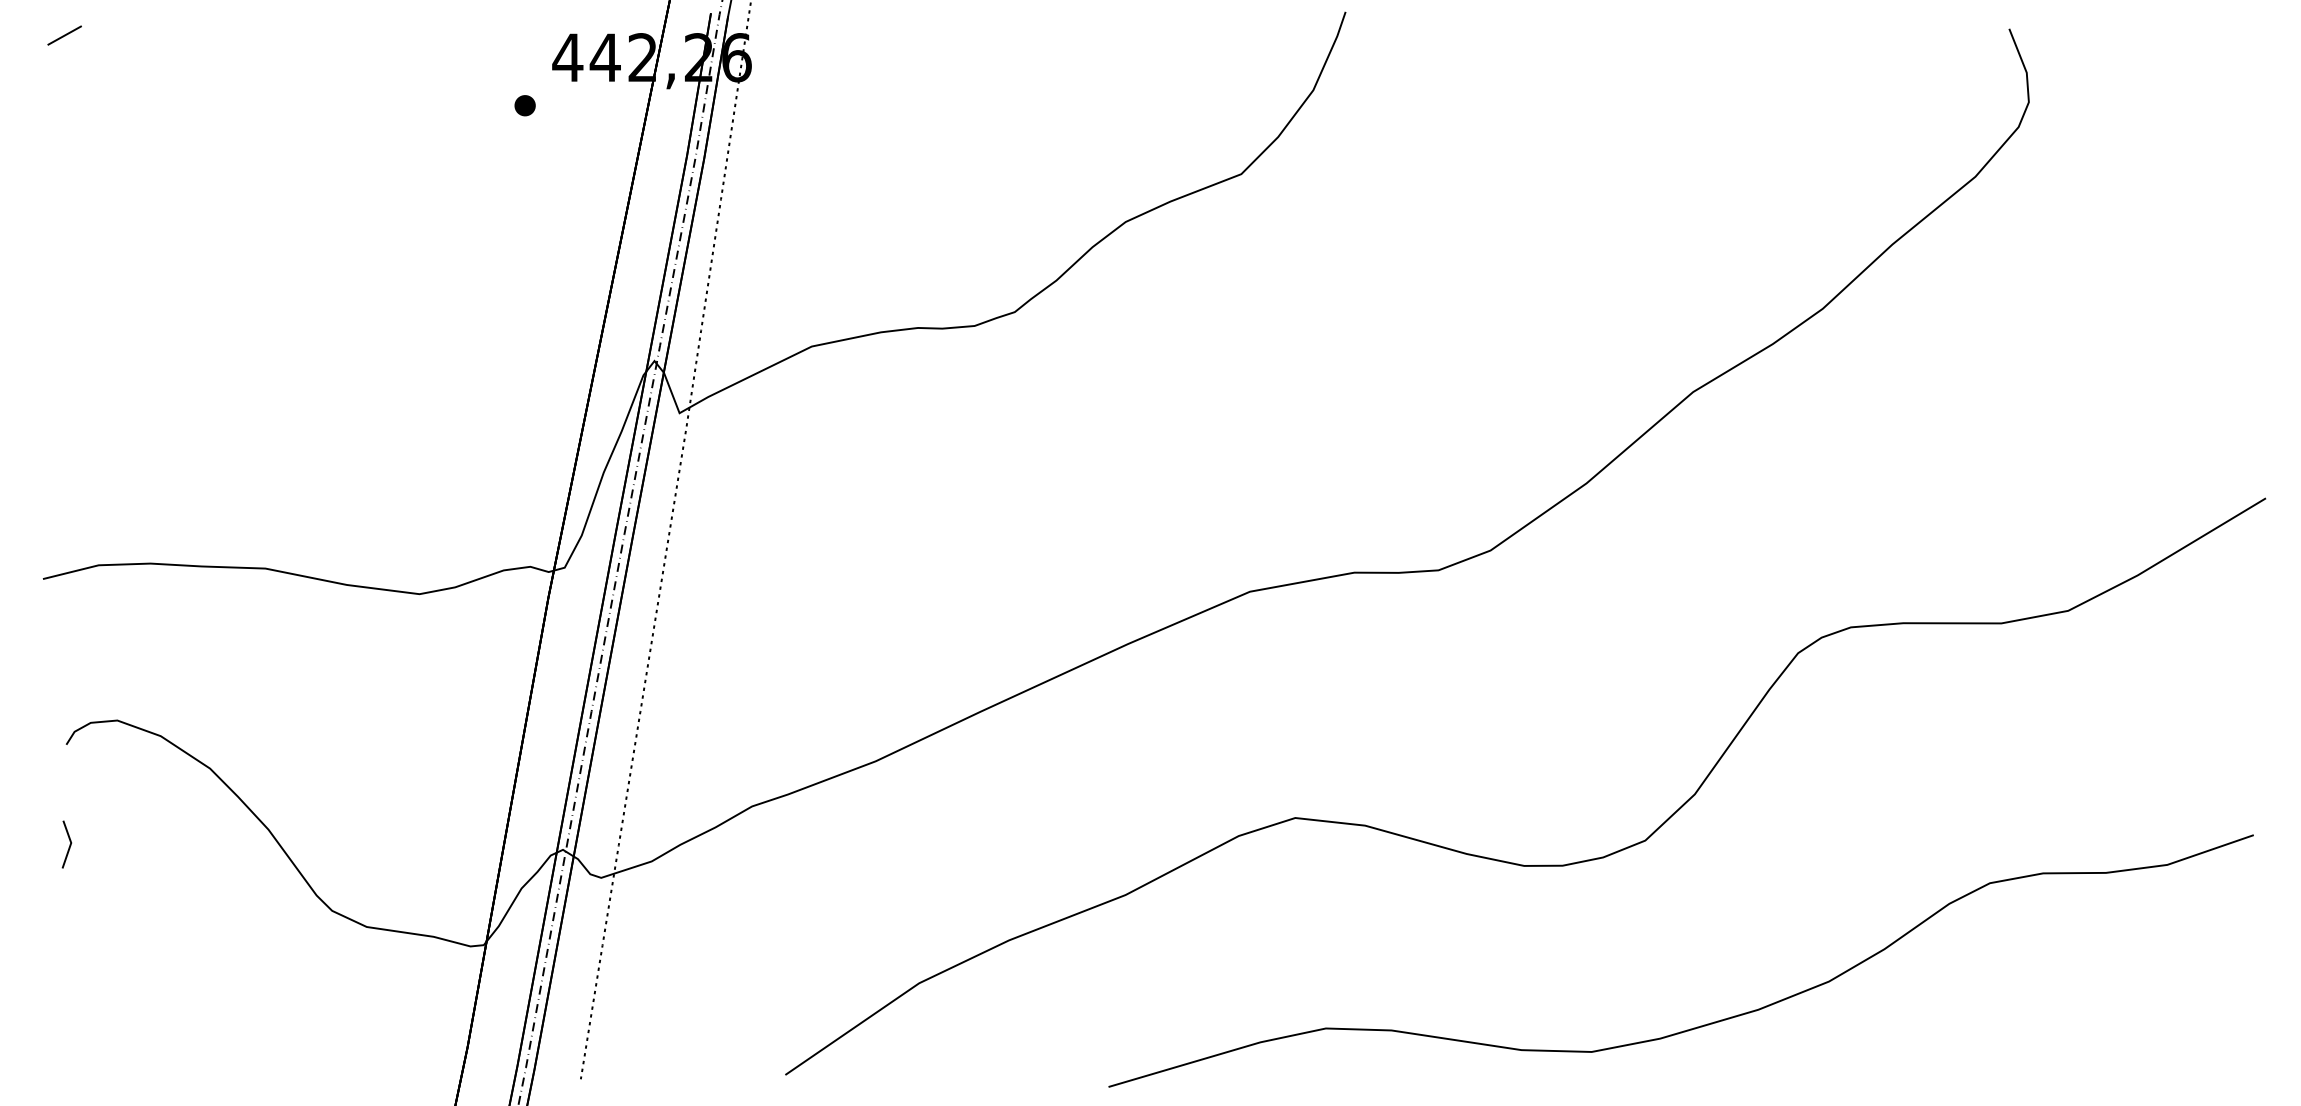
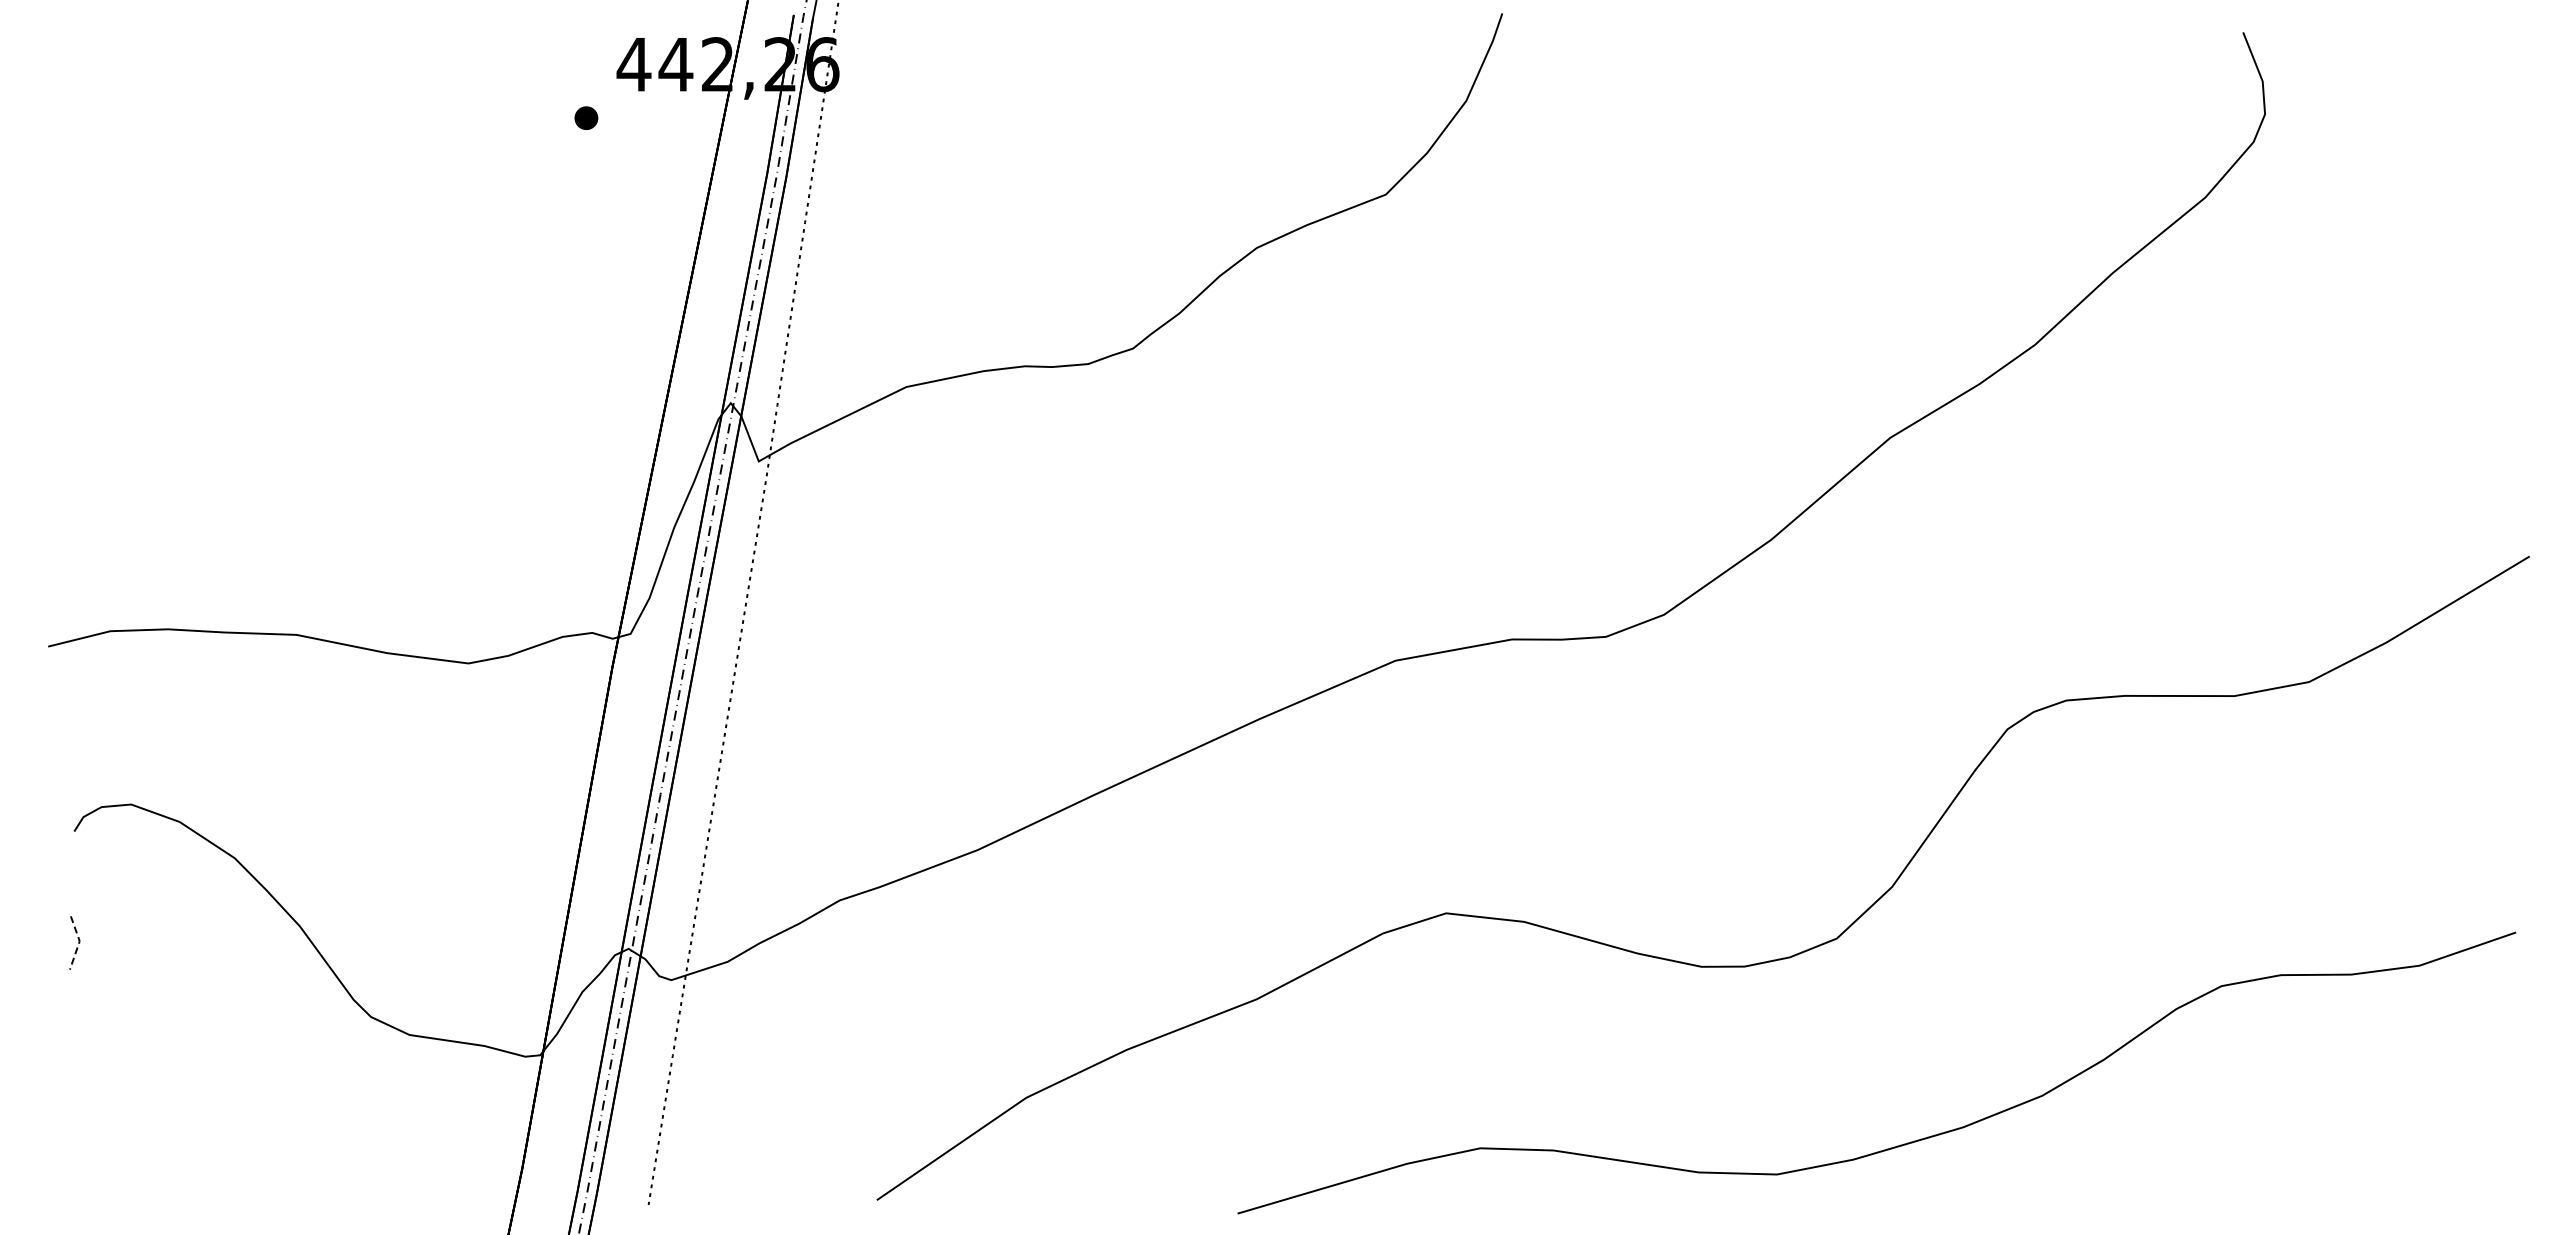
line: (64, 35) -> (72, 39), removed
line: (71, 845) -> (79, 943), solid -> dashed

